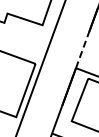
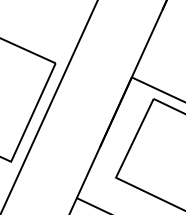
line: (82, 49) -> (146, 42), dashed -> solid

